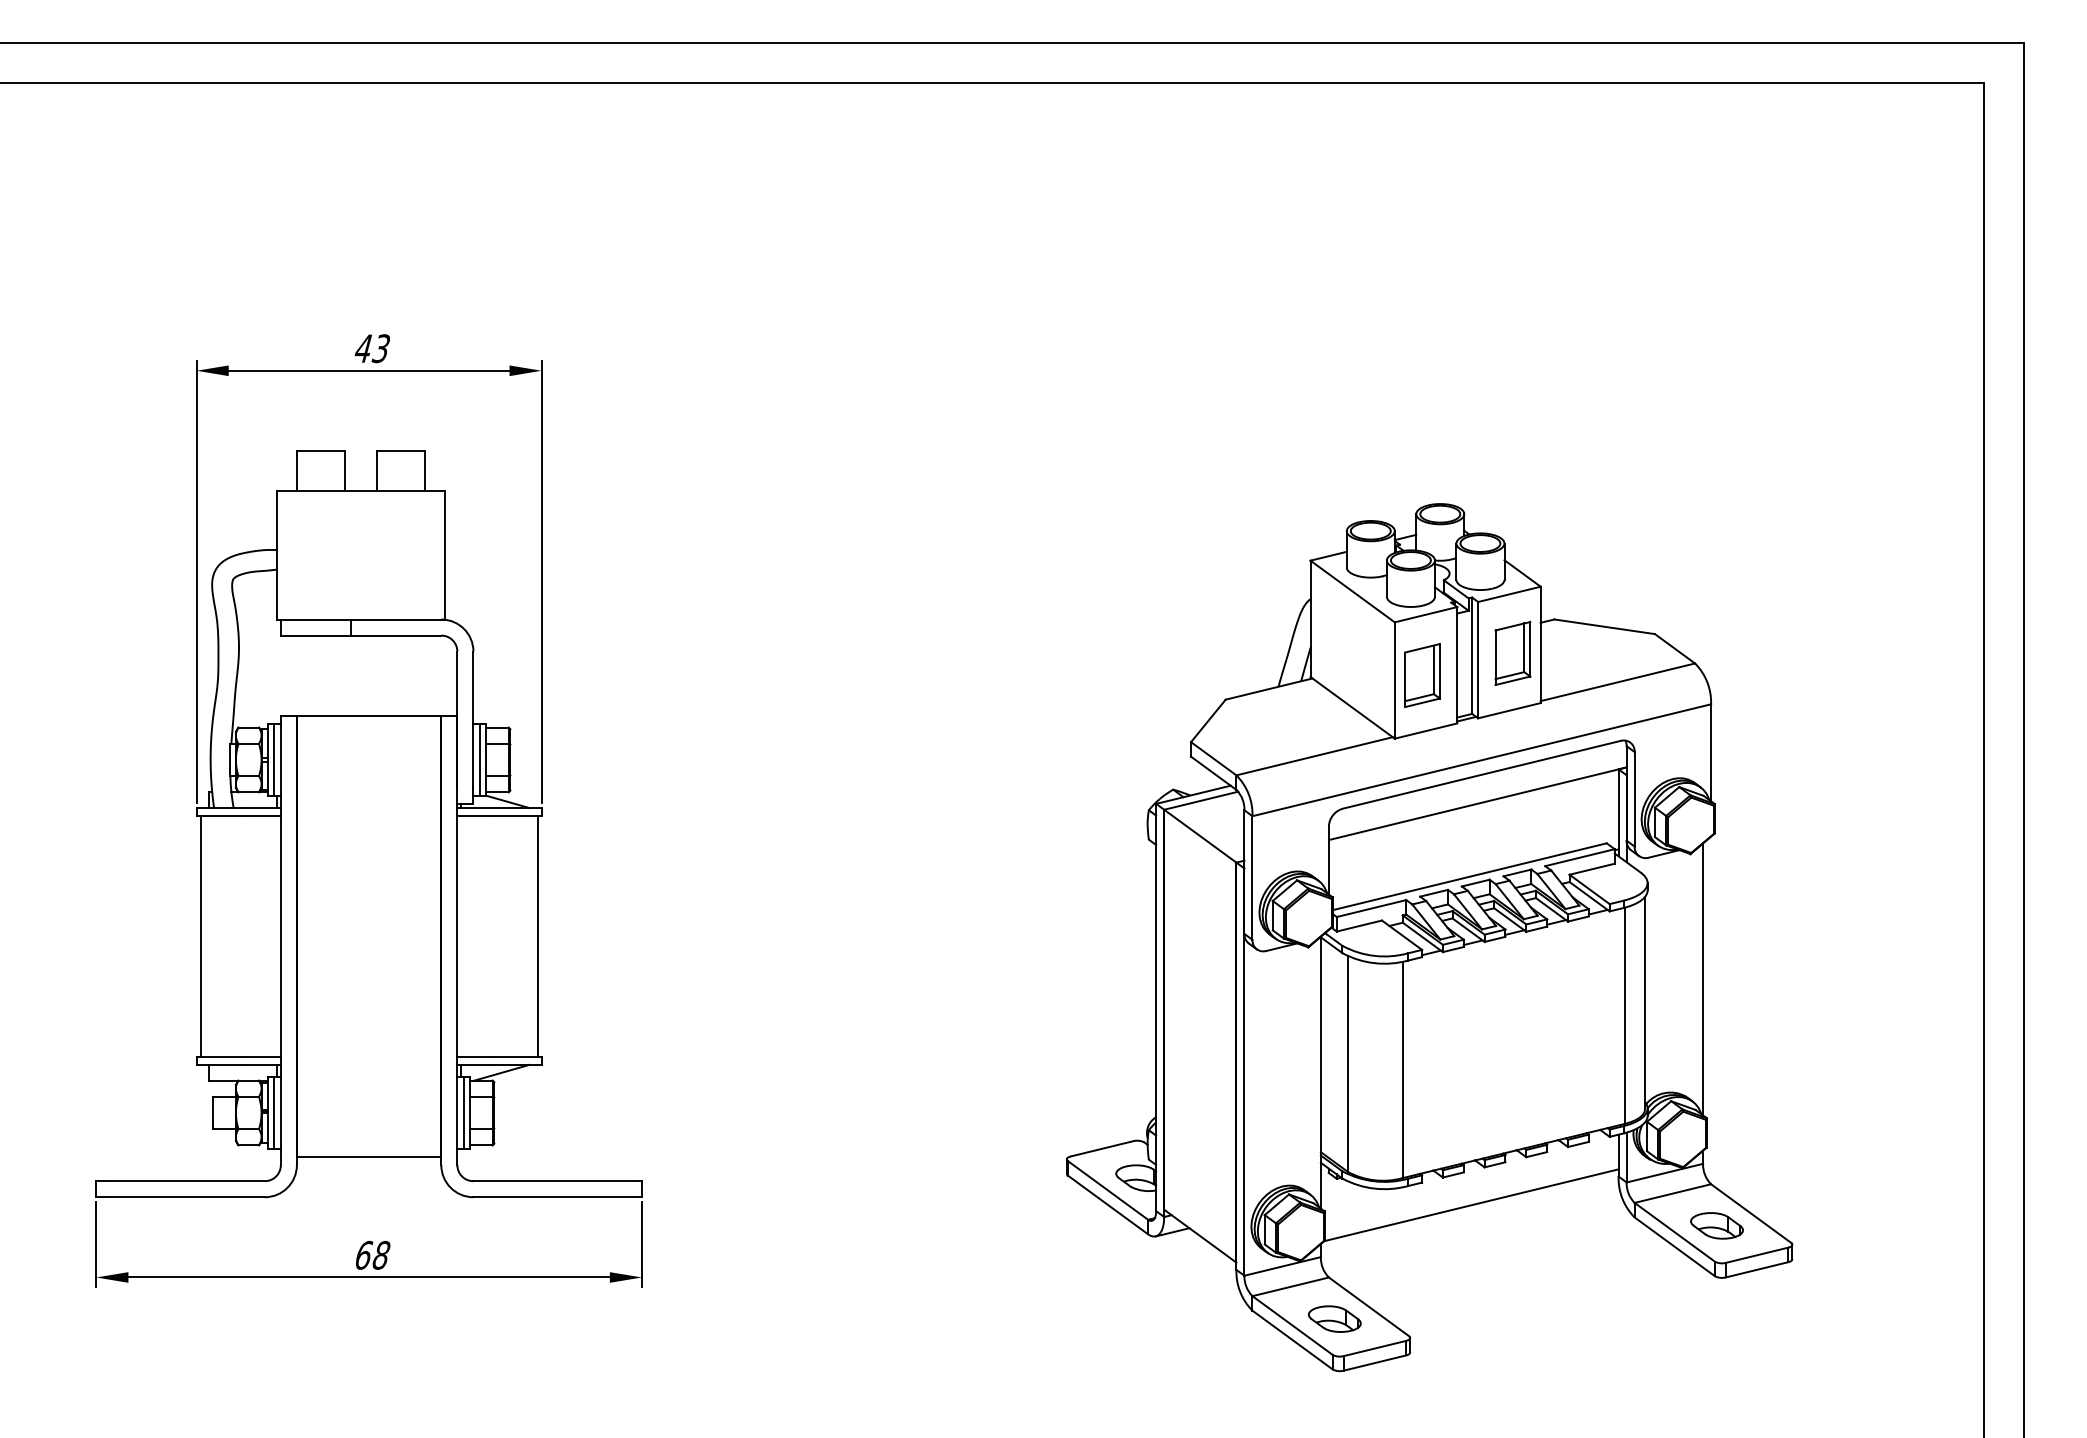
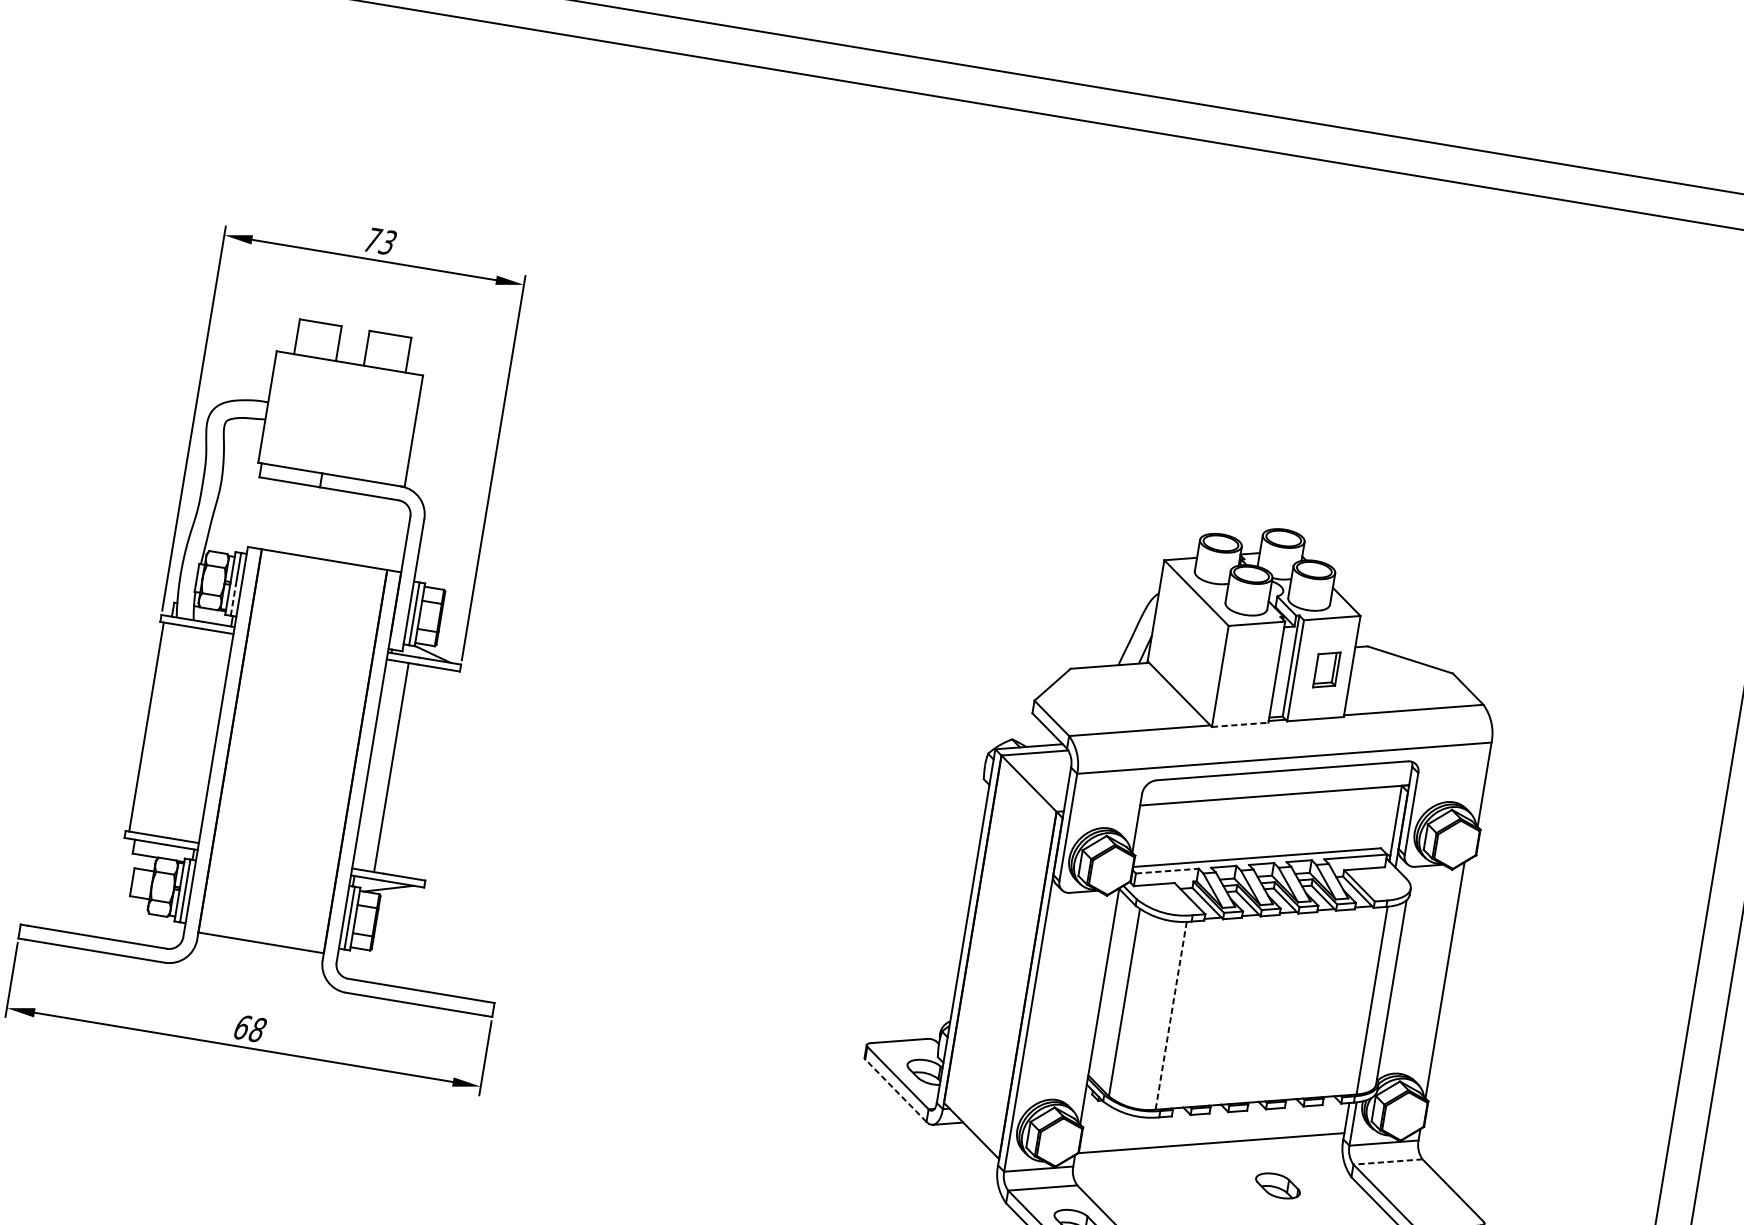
text: (363, 348) -> (372, 239), 43 -> 73
part: (1512, 653) -> (1326, 669), size x0.7
part: (1422, 675) -> (1245, 676), removed
line: (1426, 730) -> (1240, 724), solid -> dashed
line: (274, 777) -> (233, 599), solid -> dashed
line: (1371, 908) -> (1167, 871), solid -> dashed
line: (537, 936) -> (391, 767), moved
line: (1402, 1070) -> (1170, 1016), solid -> dashed
line: (1672, 1193) -> (1387, 1161), solid -> dashed
line: (1108, 1204) -> (896, 1090), solid -> dashed
part: (1716, 1225) -> (1277, 1185), moved

